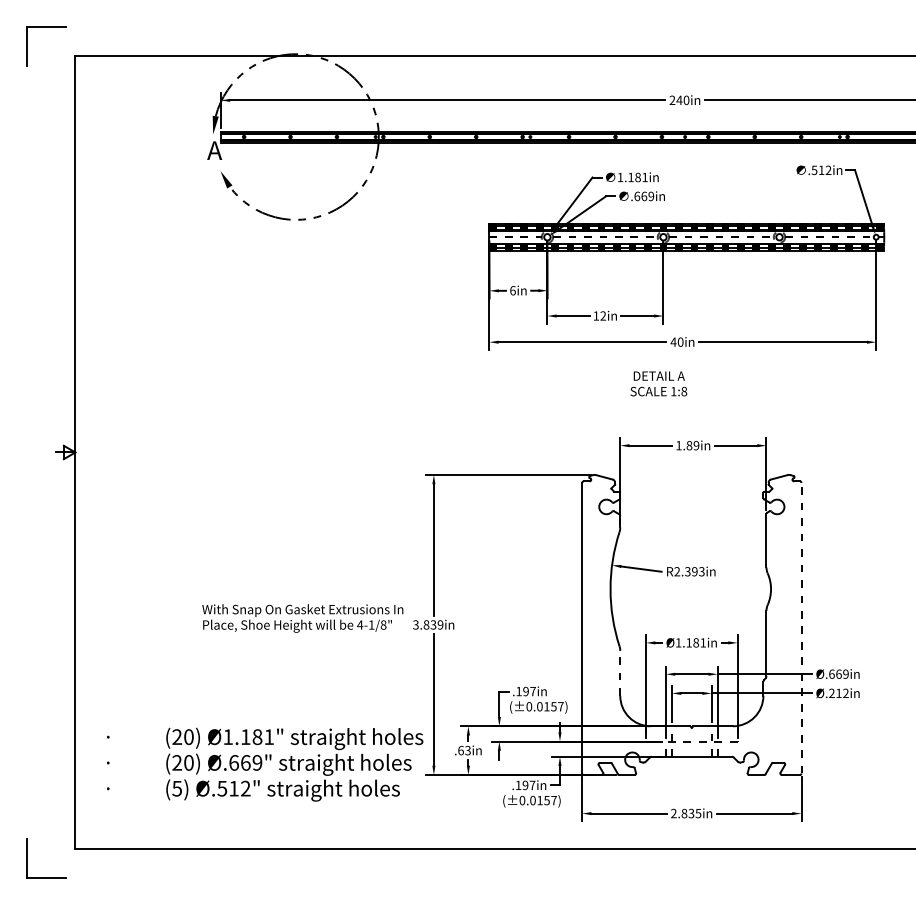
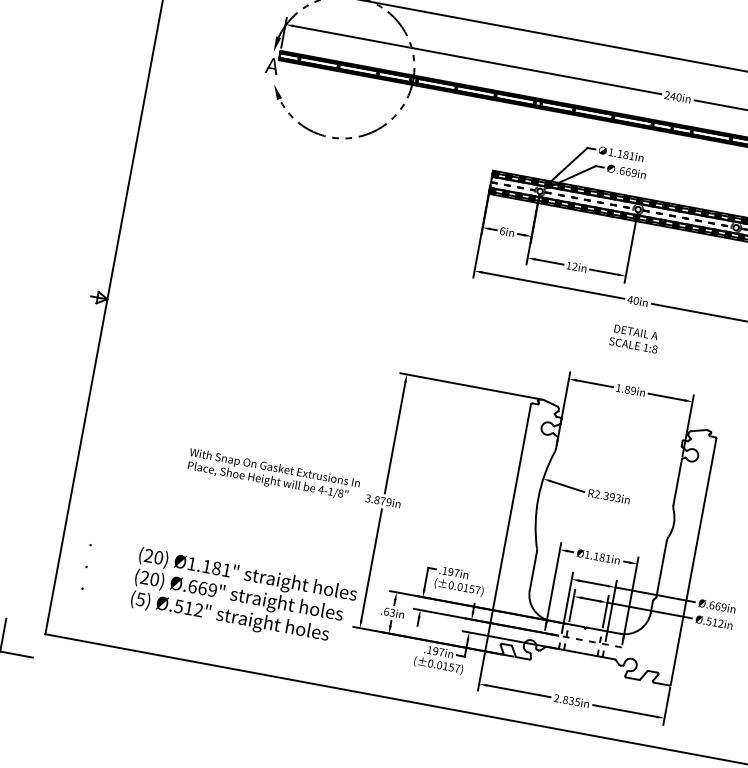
text: (658, 383) -> (634, 338), moved
text: (433, 624) -> (383, 500), 3.839in -> 3.879in
line: (801, 627) -> (693, 561), dashed -> solid
line: (620, 672) -> (533, 570), dashed -> solid
text: (831, 693) -> (708, 621), Ø.212in -> Ø.512in

